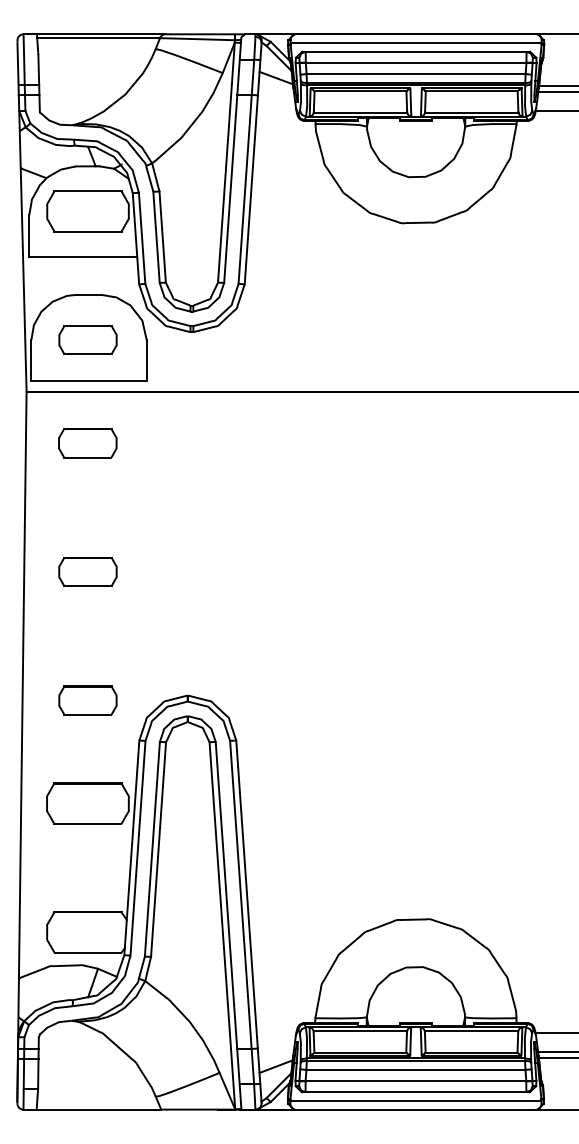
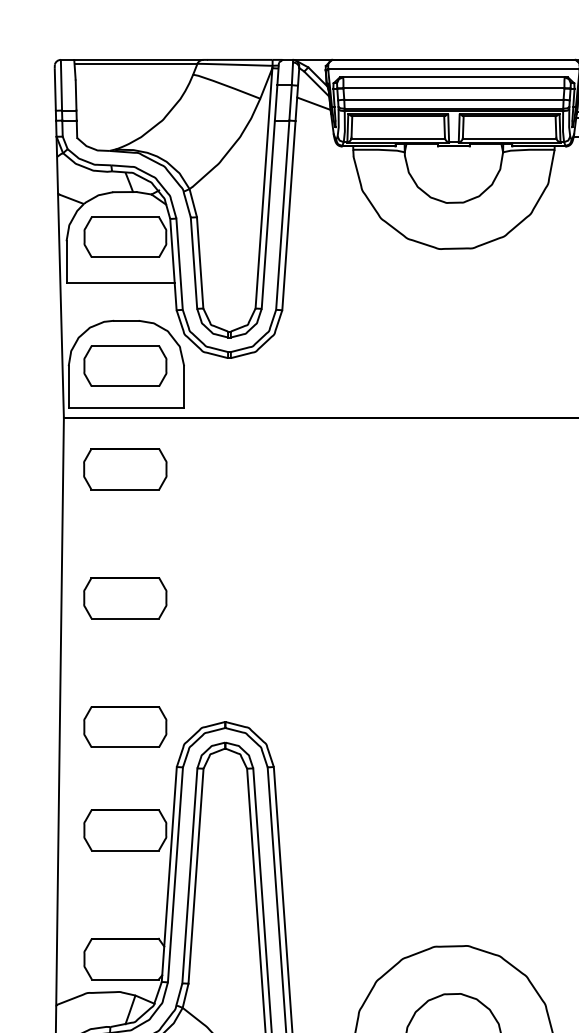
part: (87, 339) -> (124, 365), size x1.43
part: (87, 443) -> (124, 469), size x1.43
part: (87, 571) -> (124, 597), size x1.43
part: (87, 700) -> (124, 726), size x1.43

